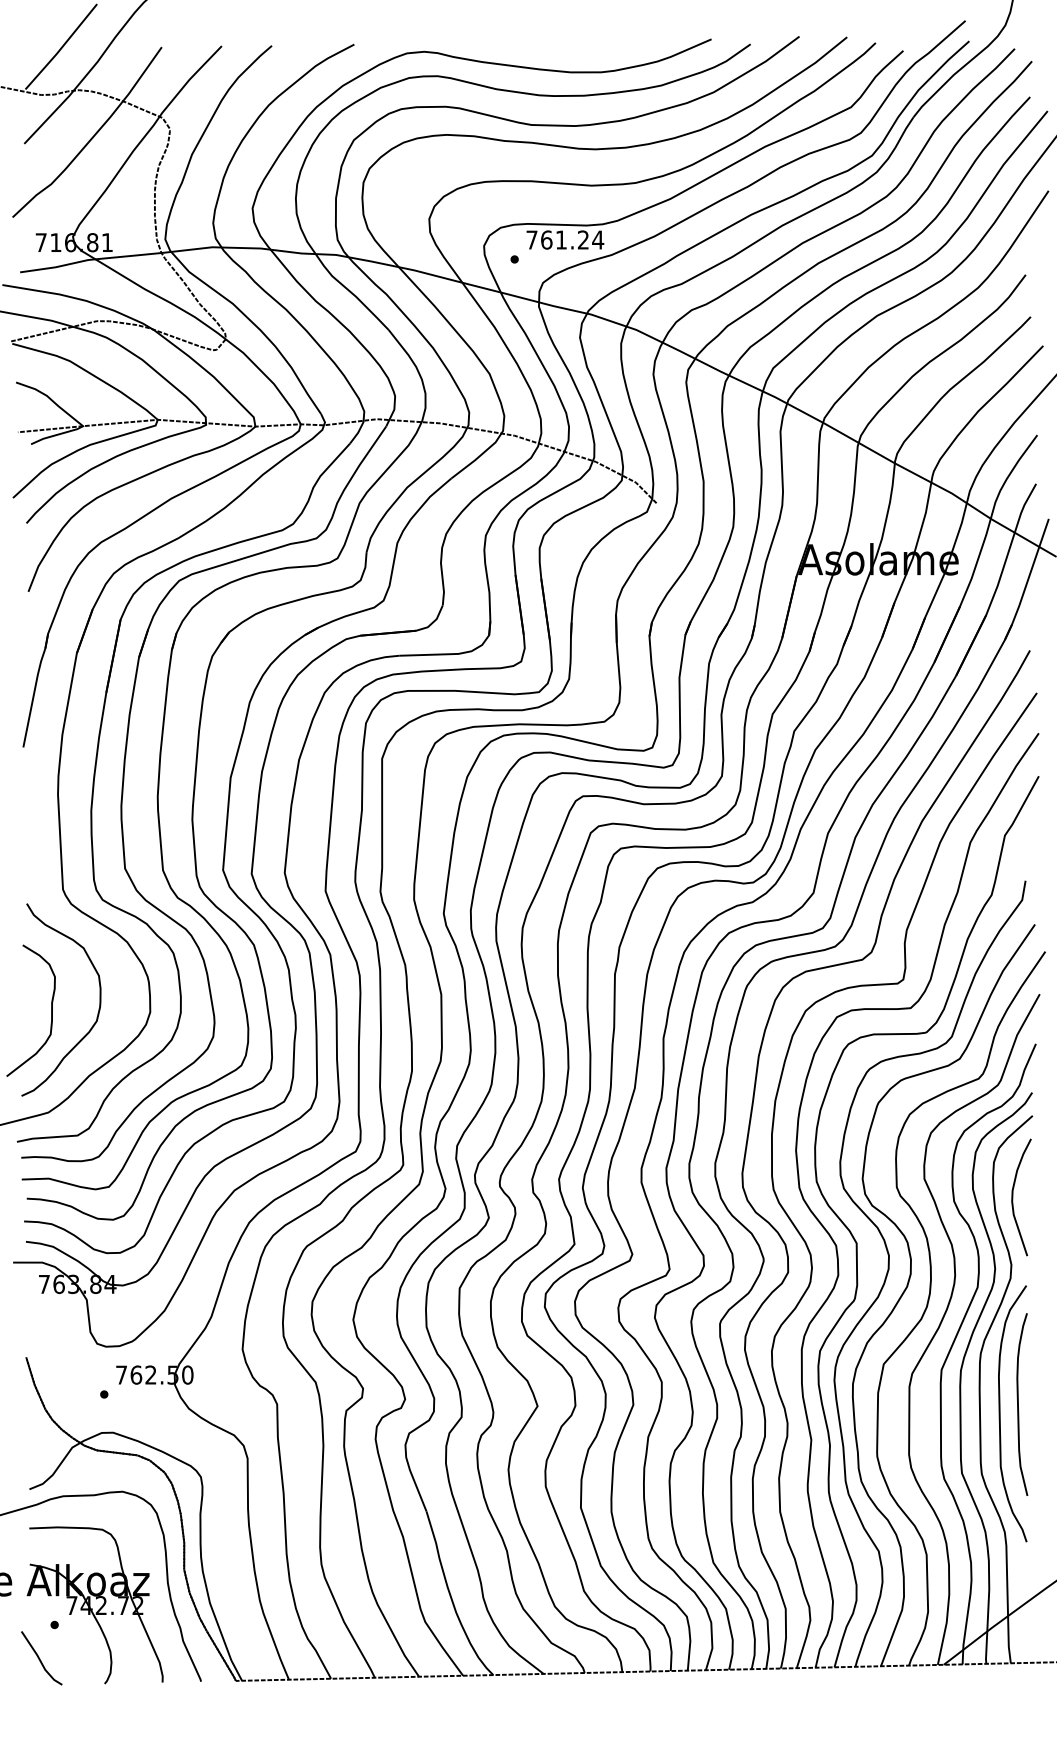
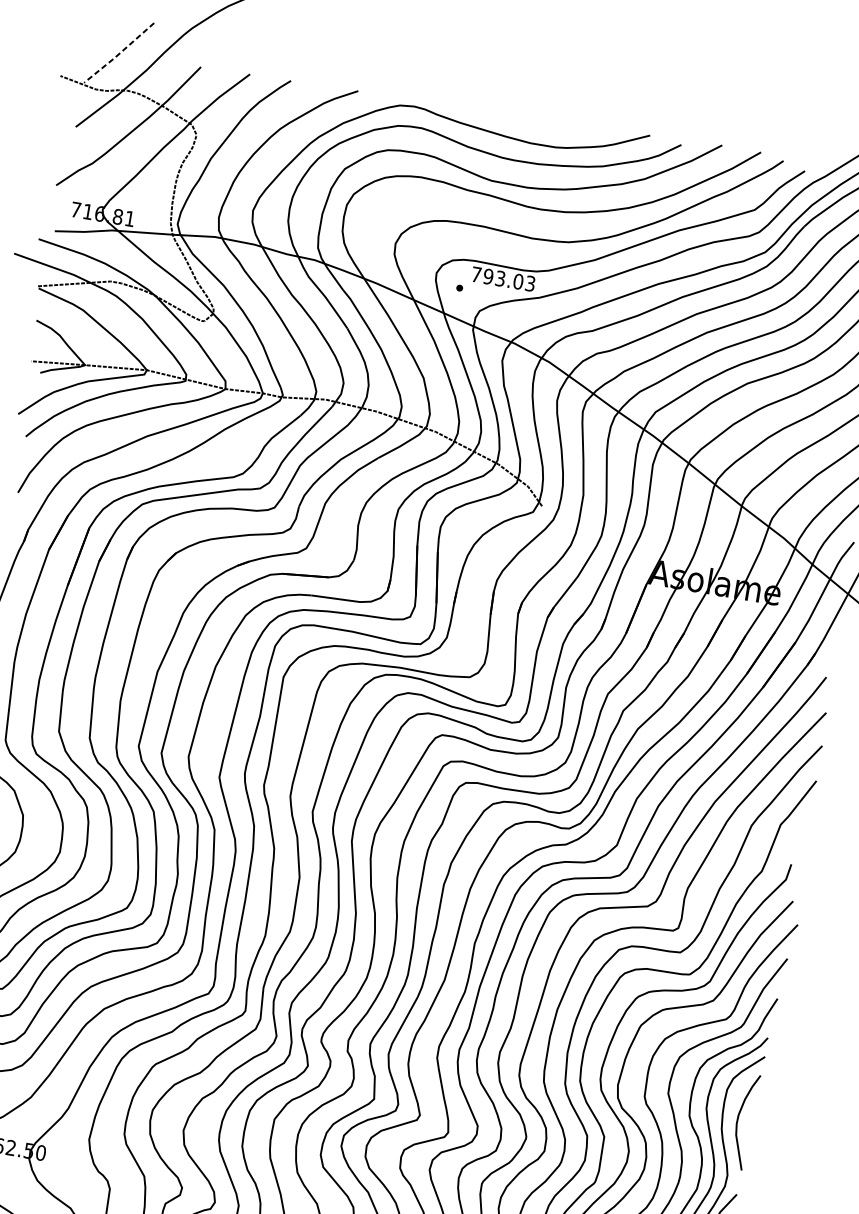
line: (61, 47) -> (119, 53), solid -> dashed
text: (572, 239) -> (509, 279), 761.24 -> 793.03

